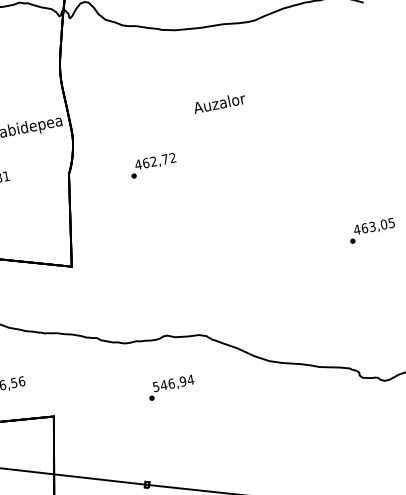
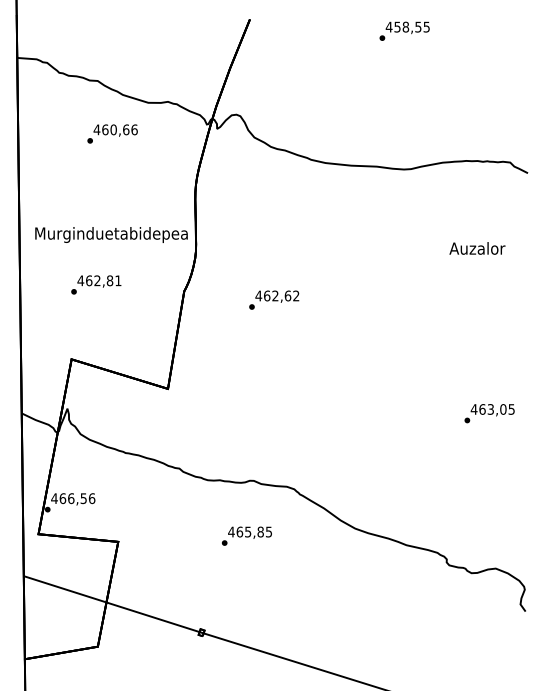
text: (219, 103) -> (477, 248), moved
text: (164, 159) -> (287, 295), 462,72 -> 462,62
text: (173, 382) -> (250, 531), 546,94 -> 465,85

